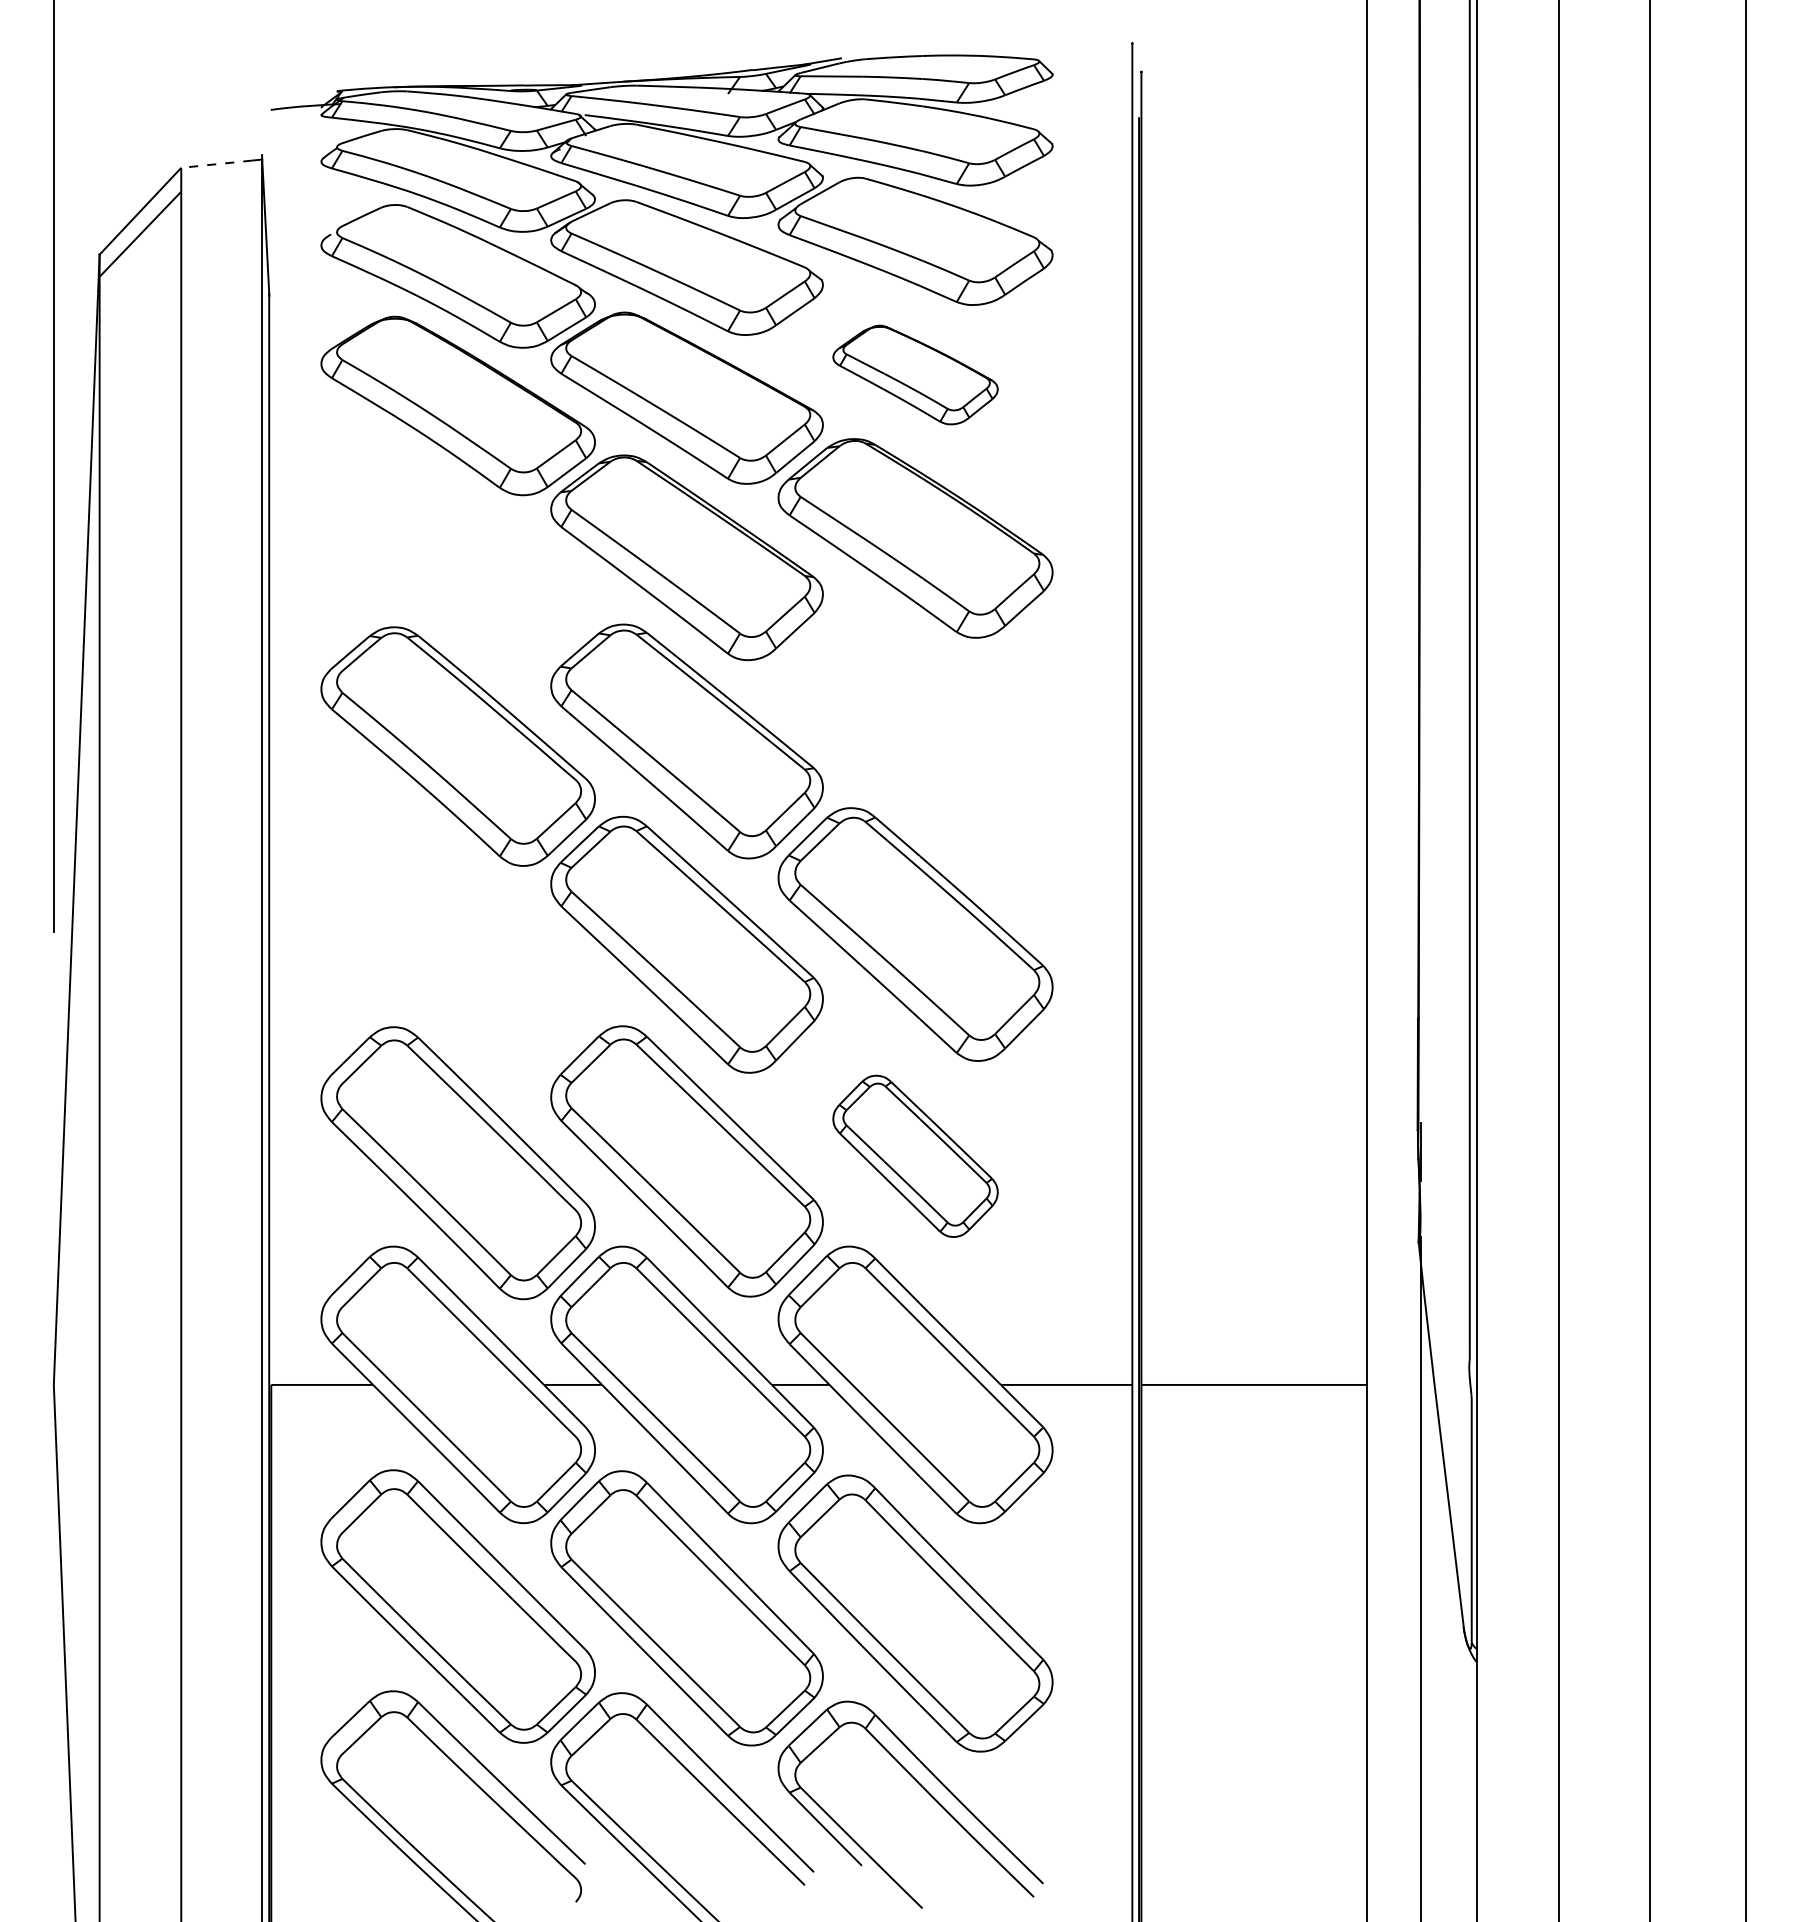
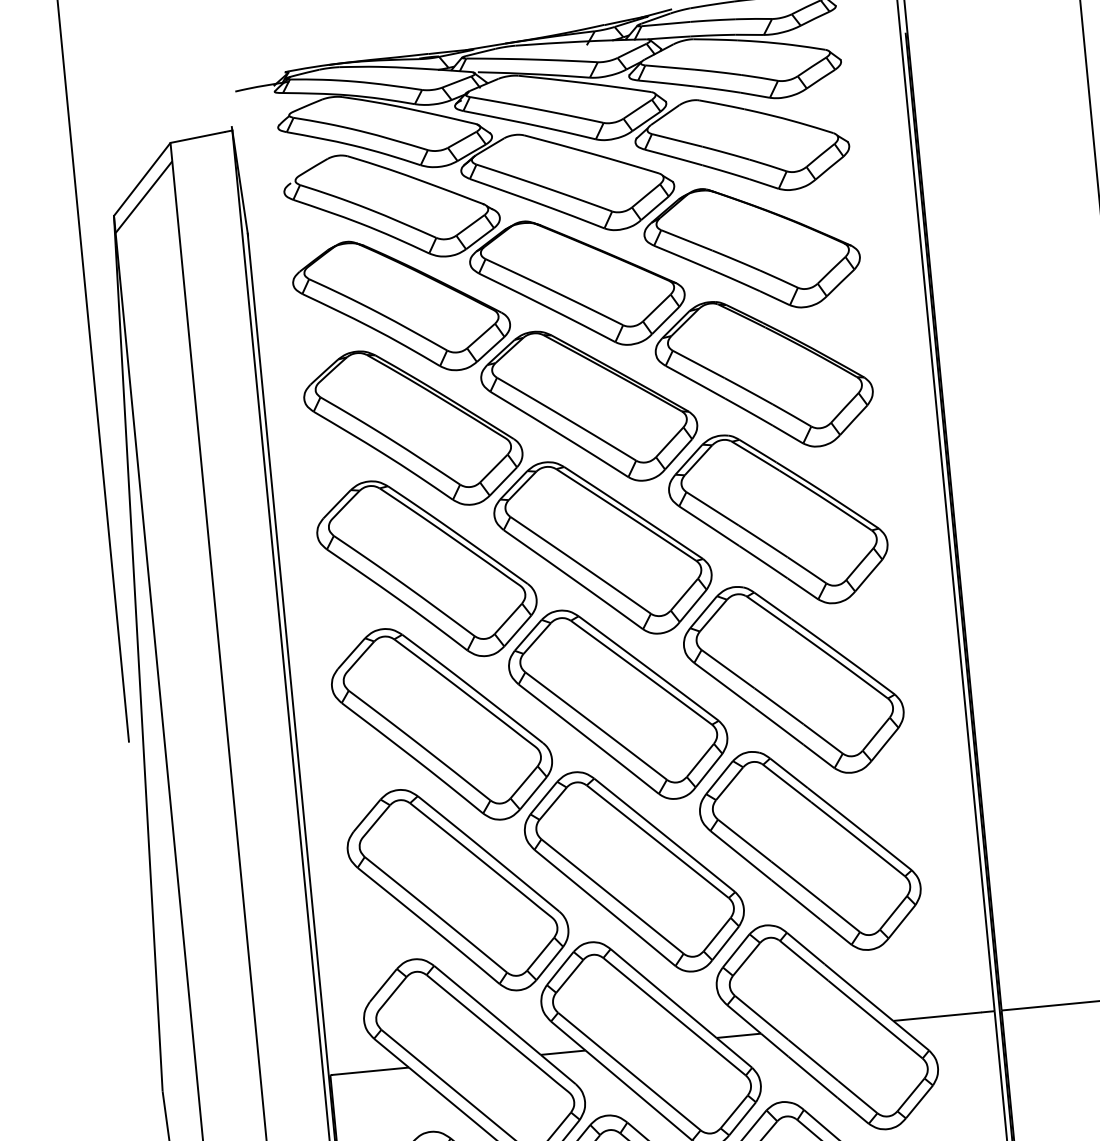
line: (216, 164) -> (197, 137), dashed -> solid
part: (915, 374) -> (752, 247), size x1.67
part: (457, 564) -> (413, 428), added
part: (915, 726) -> (778, 519), added
part: (457, 947) -> (441, 723), added
part: (915, 1156) -> (810, 851), size x1.67

